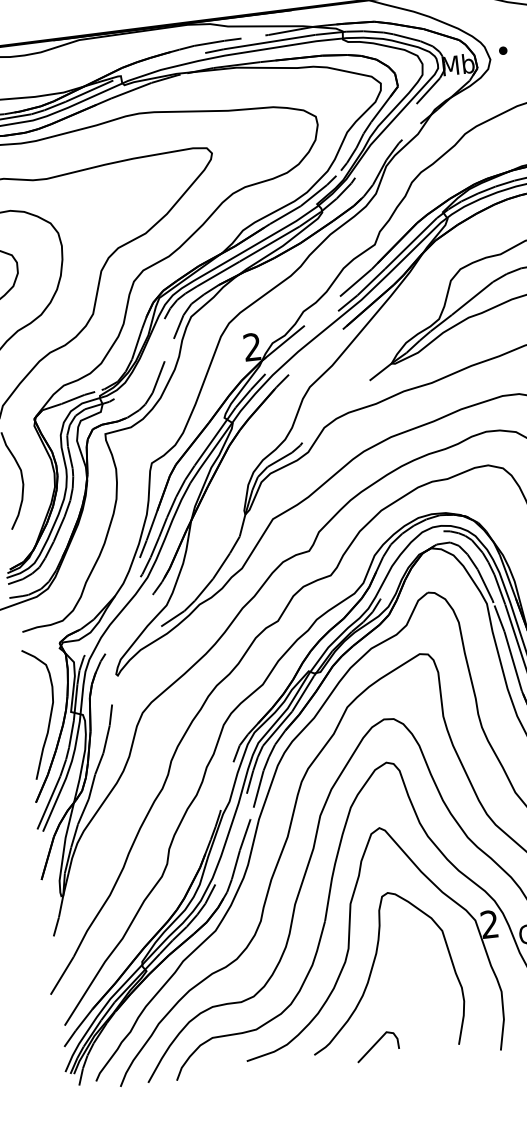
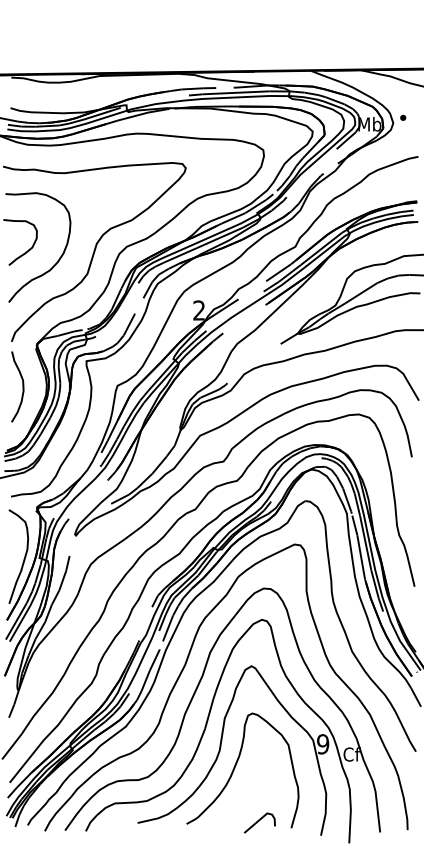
text: (490, 924) -> (323, 744), 2 -> 9
line: (377, 1044) -> (259, 821), moved

